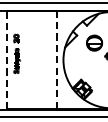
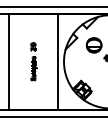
part: (16, 53) -> (33, 61), moved
line: (7, 59) -> (9, 61), dashed -> solid
line: (56, 59) -> (57, 61), dashed -> solid

